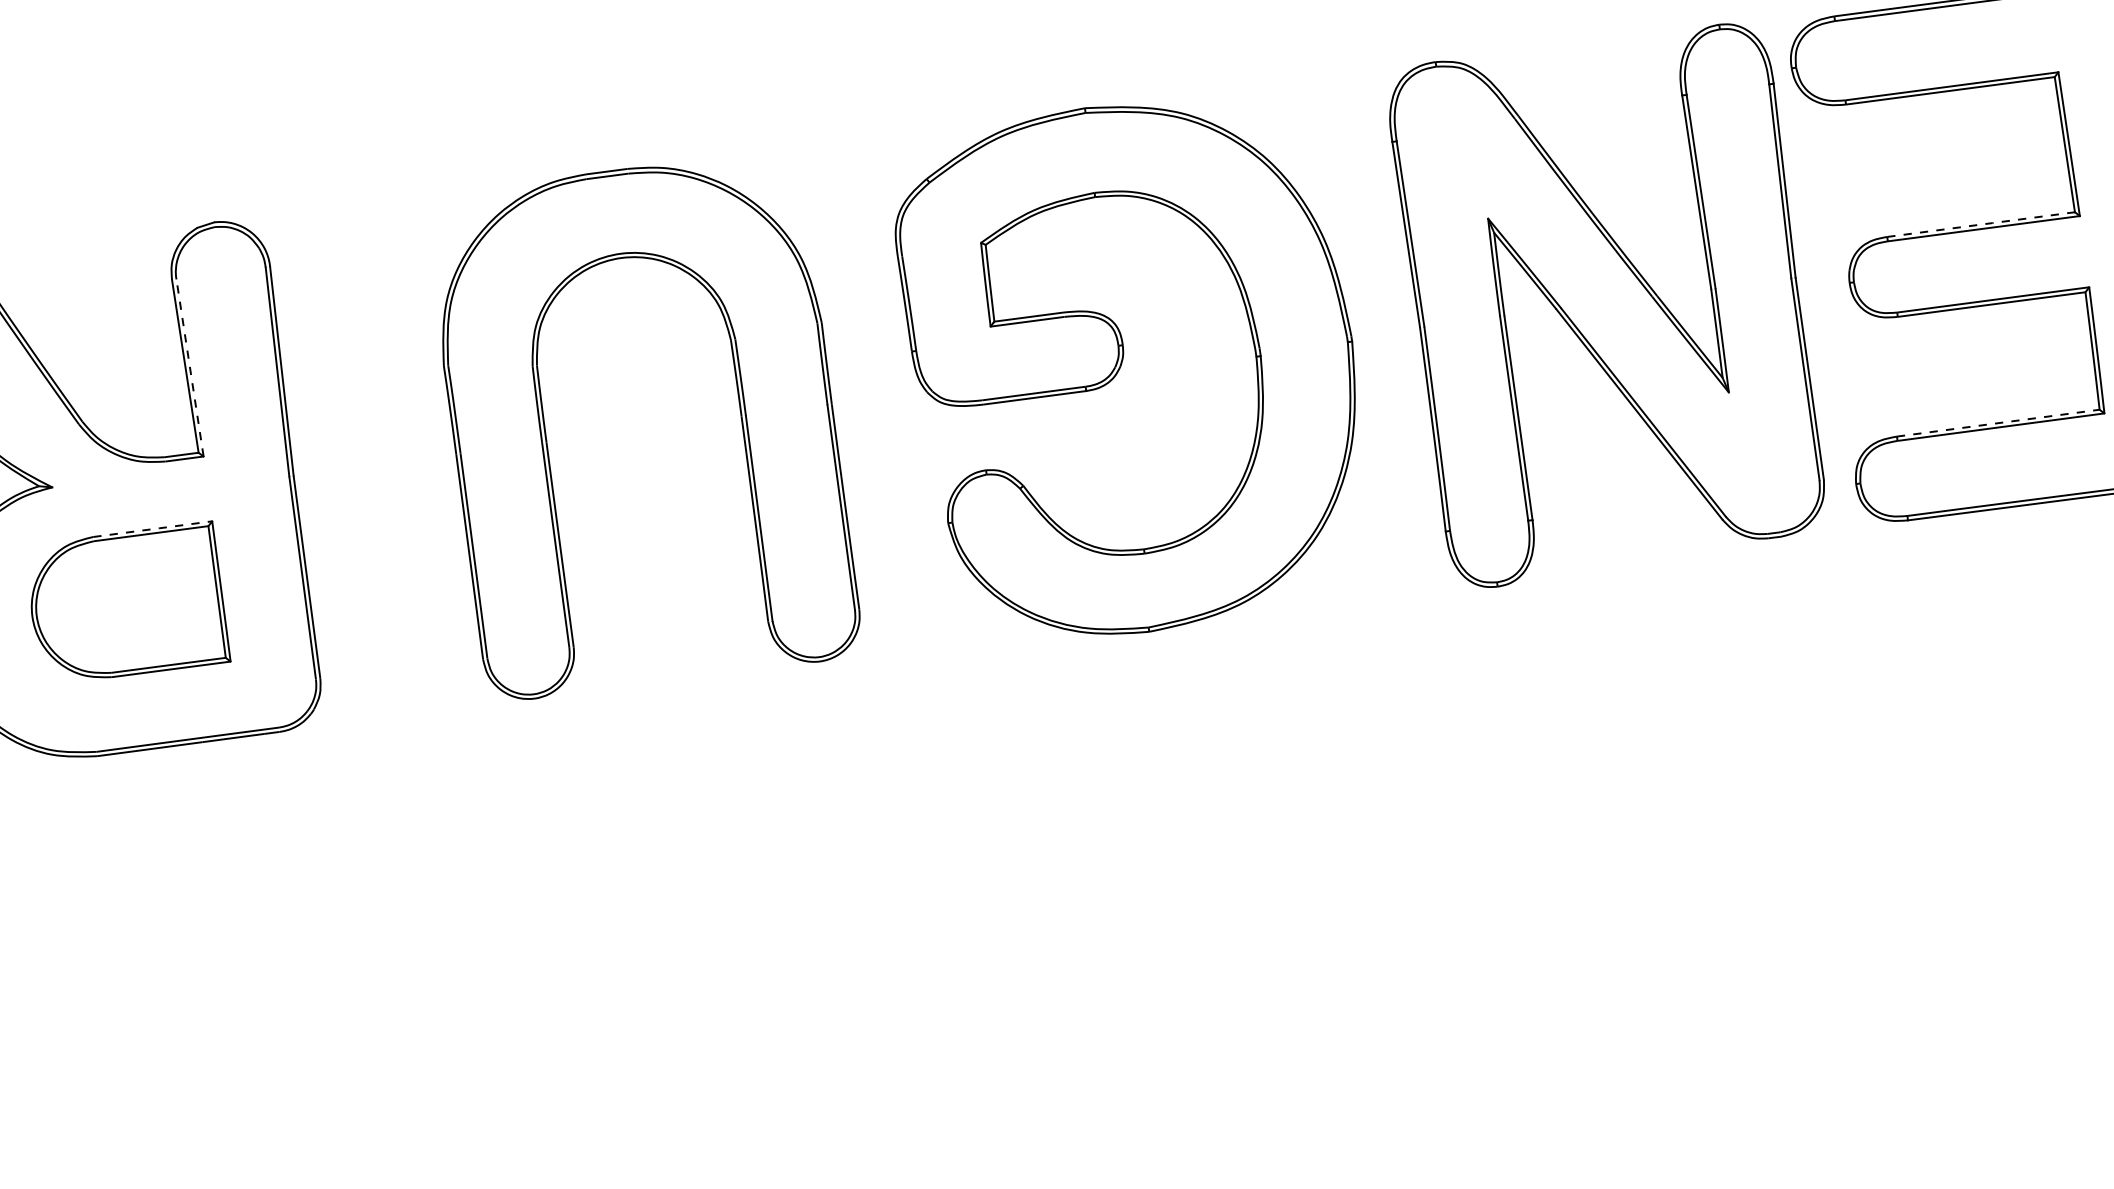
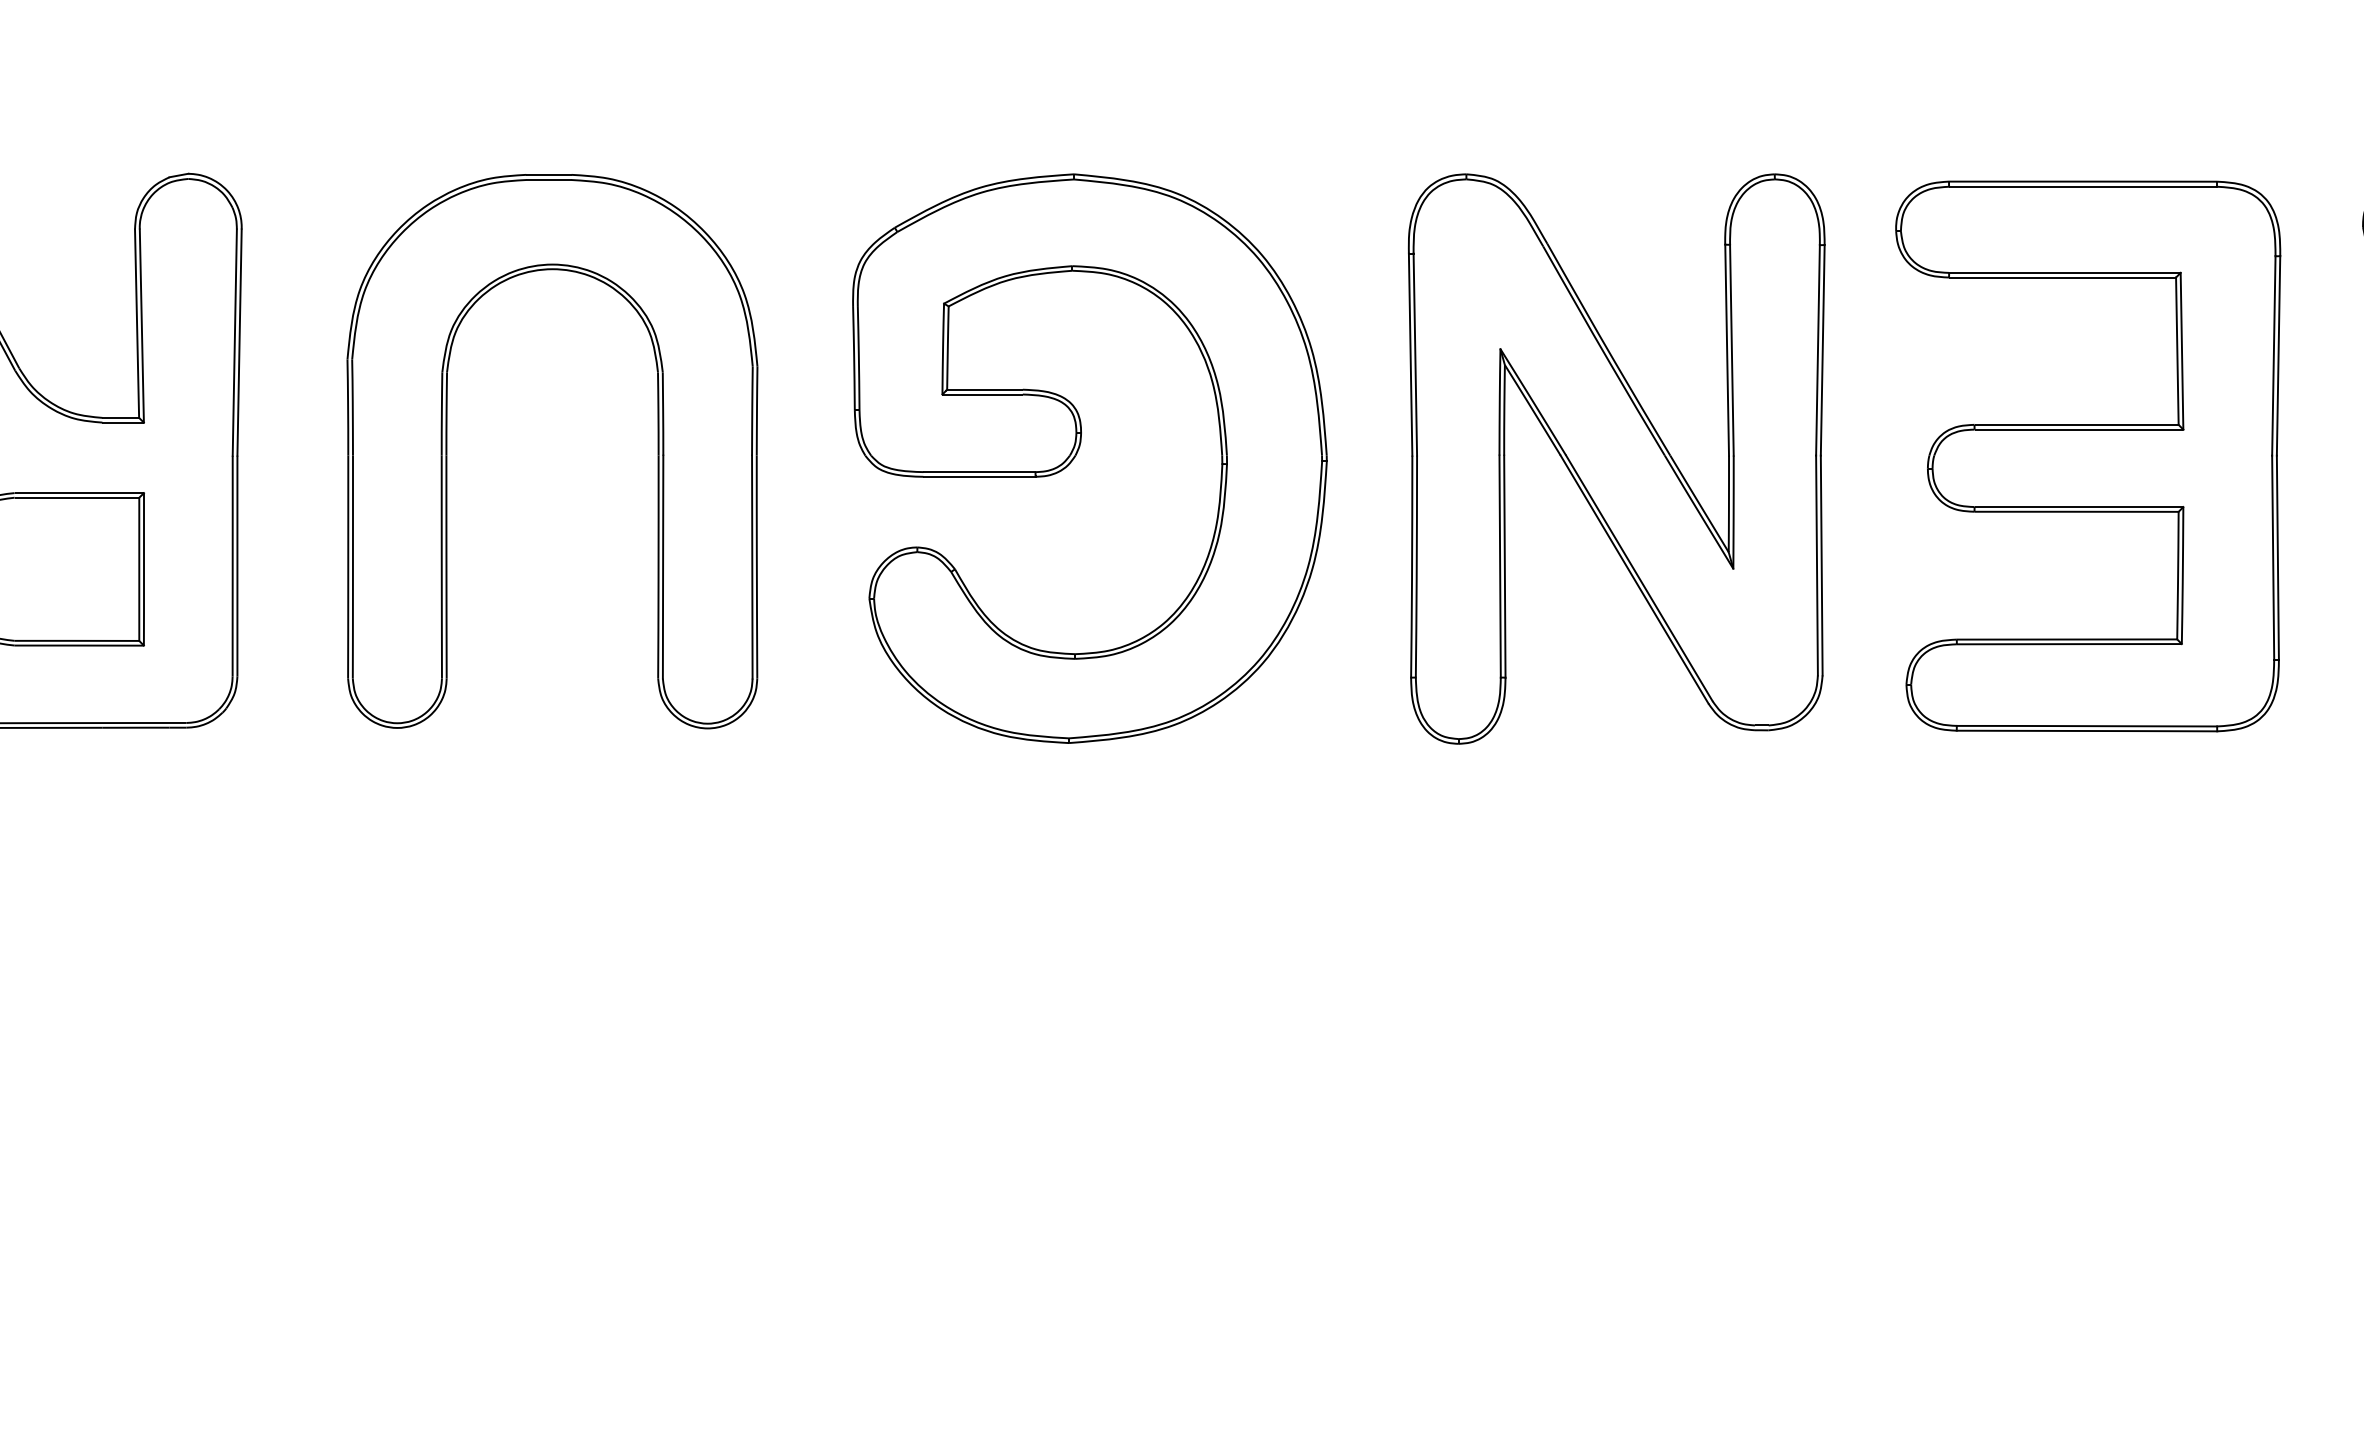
line: (1980, 224) -> (2076, 424), dashed -> solid
part: (1608, 305) -> (1616, 458), moved
part: (1121, 364) -> (1077, 453), moved
line: (189, 368) -> (141, 326), dashed -> solid
line: (1998, 423) -> (2067, 639), dashed -> solid
part: (546, 438) -> (447, 451), moved
line: (153, 529) -> (80, 493), dashed -> solid

